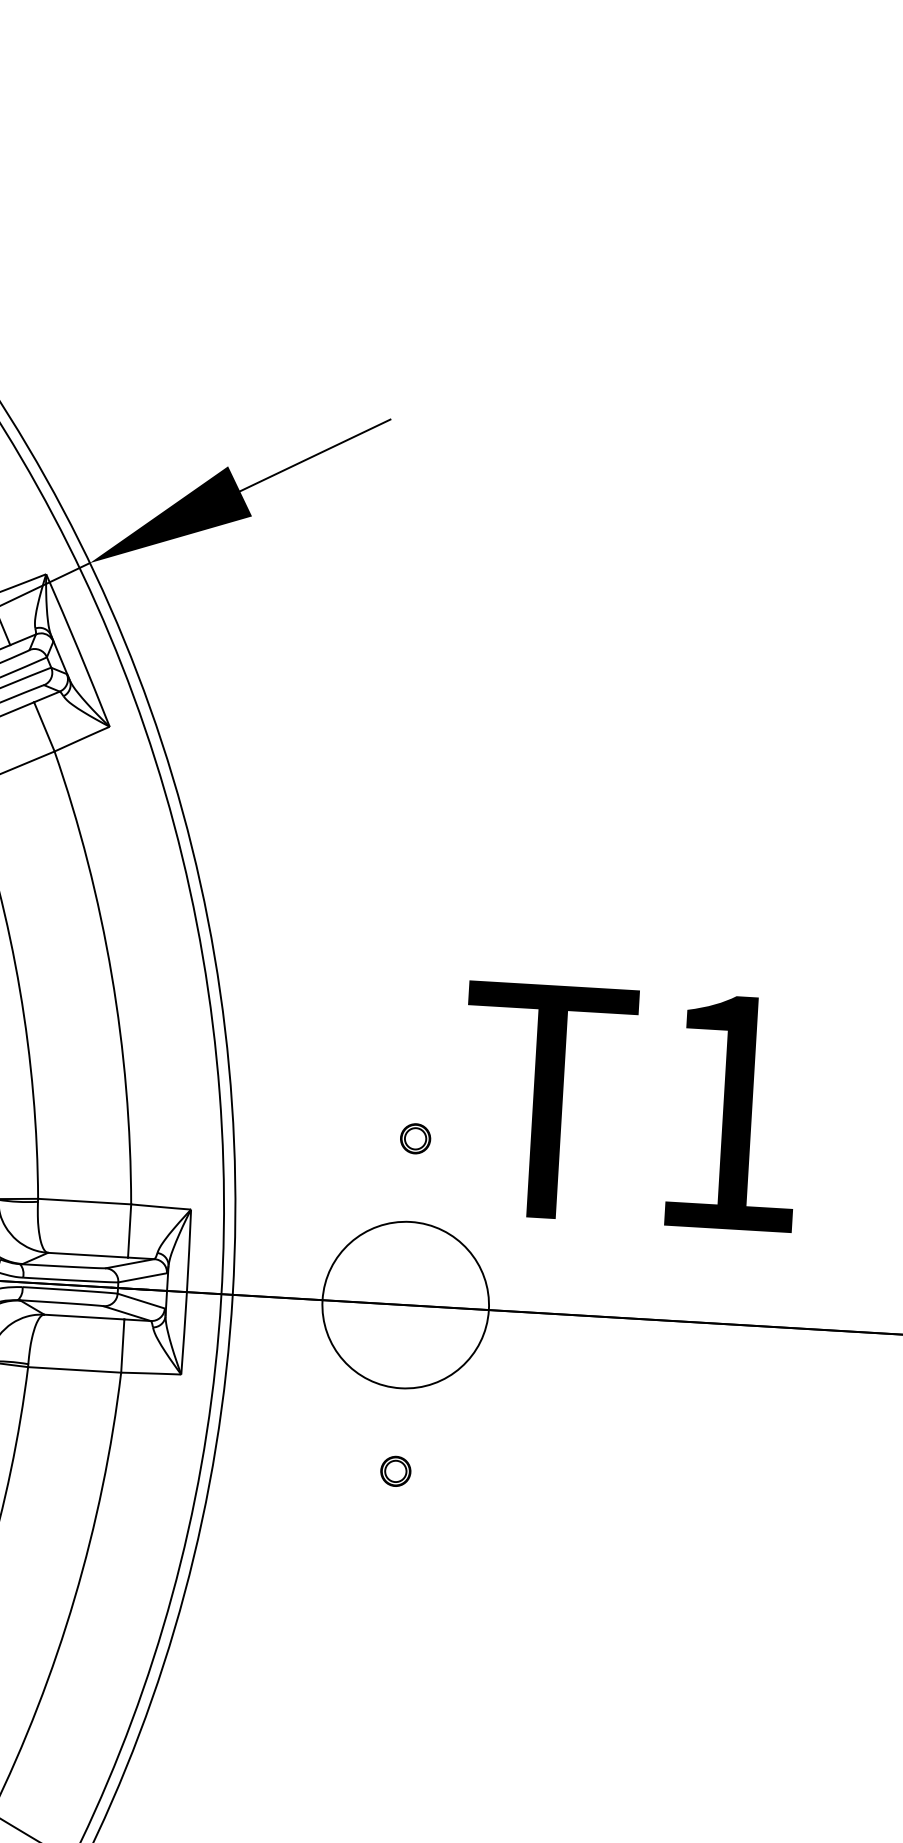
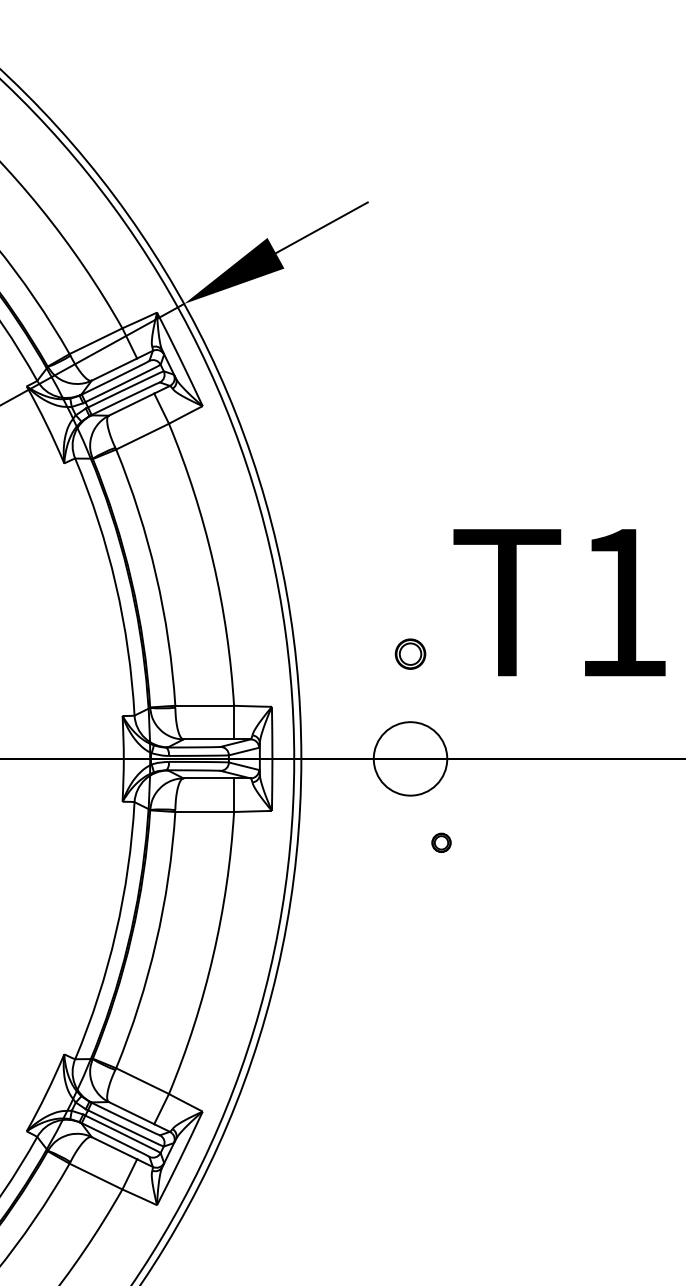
text: (630, 1106) -> (559, 602), moved
part: (415, 1138) -> (410, 653), size x1.6
circle: (405, 1304) -> (410, 758), size x0.7
part: (395, 1470) -> (441, 842), moved

